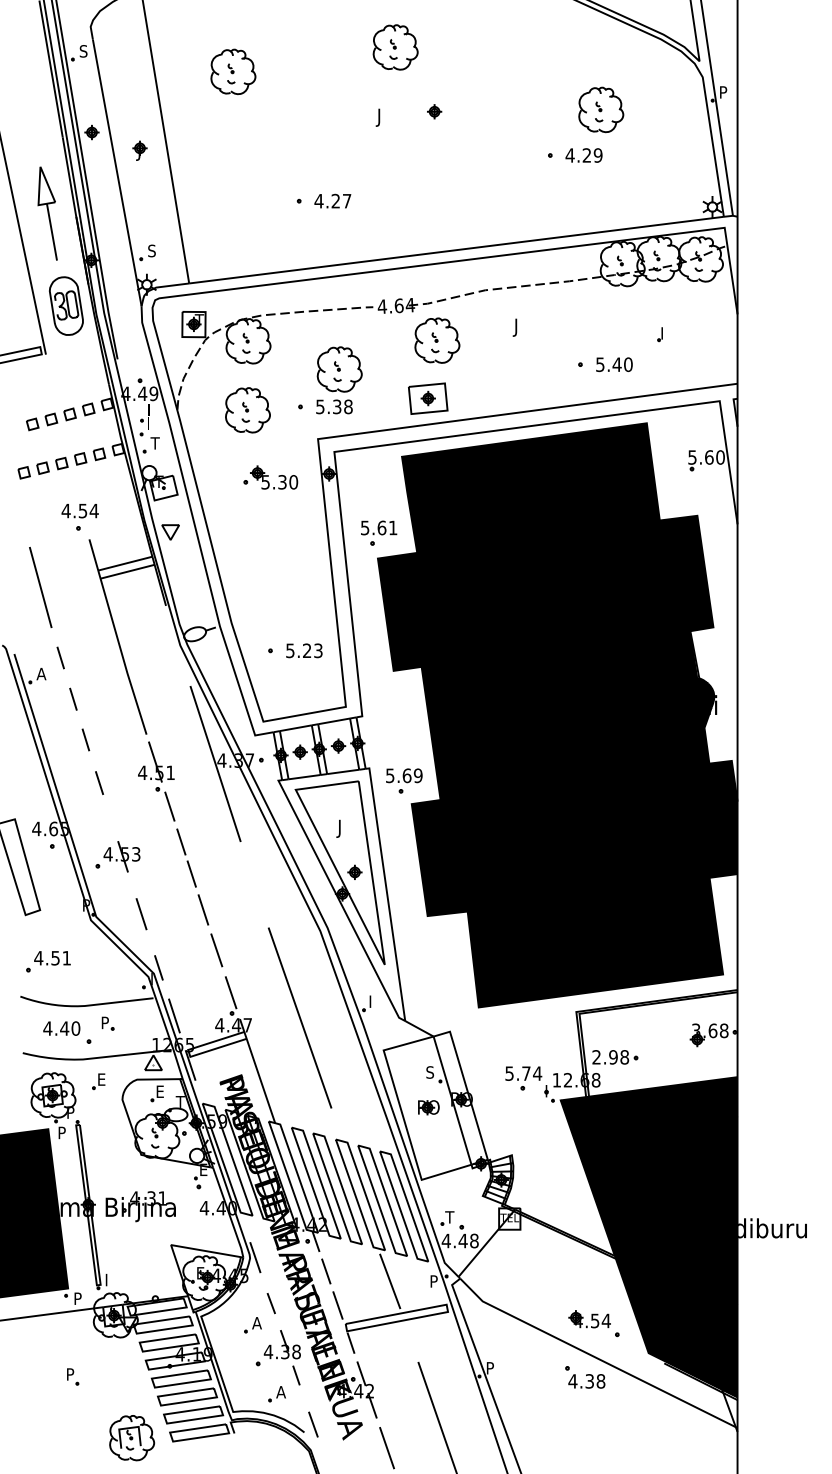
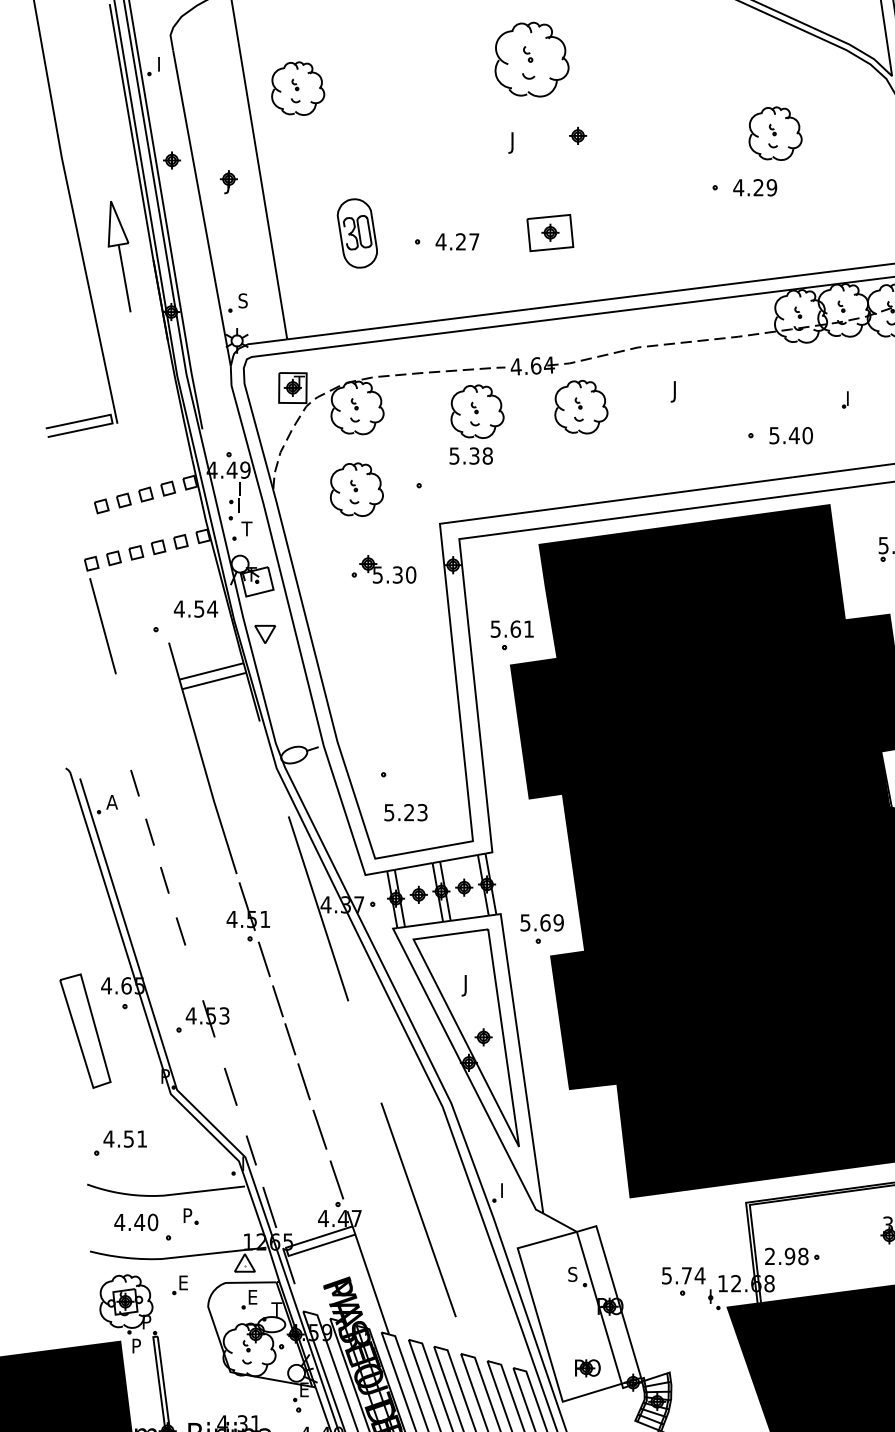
part: (395, 47) -> (531, 59), size x1.4
text: (83, 51) -> (161, 64), S -> I
part: (233, 71) -> (298, 88), moved
part: (66, 305) -> (357, 232), moved
part: (339, 380) -> (477, 424), moved
part: (428, 398) -> (550, 232), moved
text: (79, 511) -> (195, 609), moved
line: (40, 587) -> (102, 626), moved
text: (304, 650) -> (406, 812), moved
part: (428, 1107) -> (587, 1368), moved

